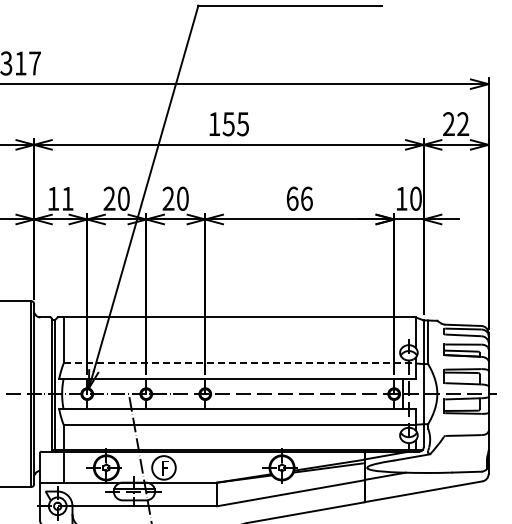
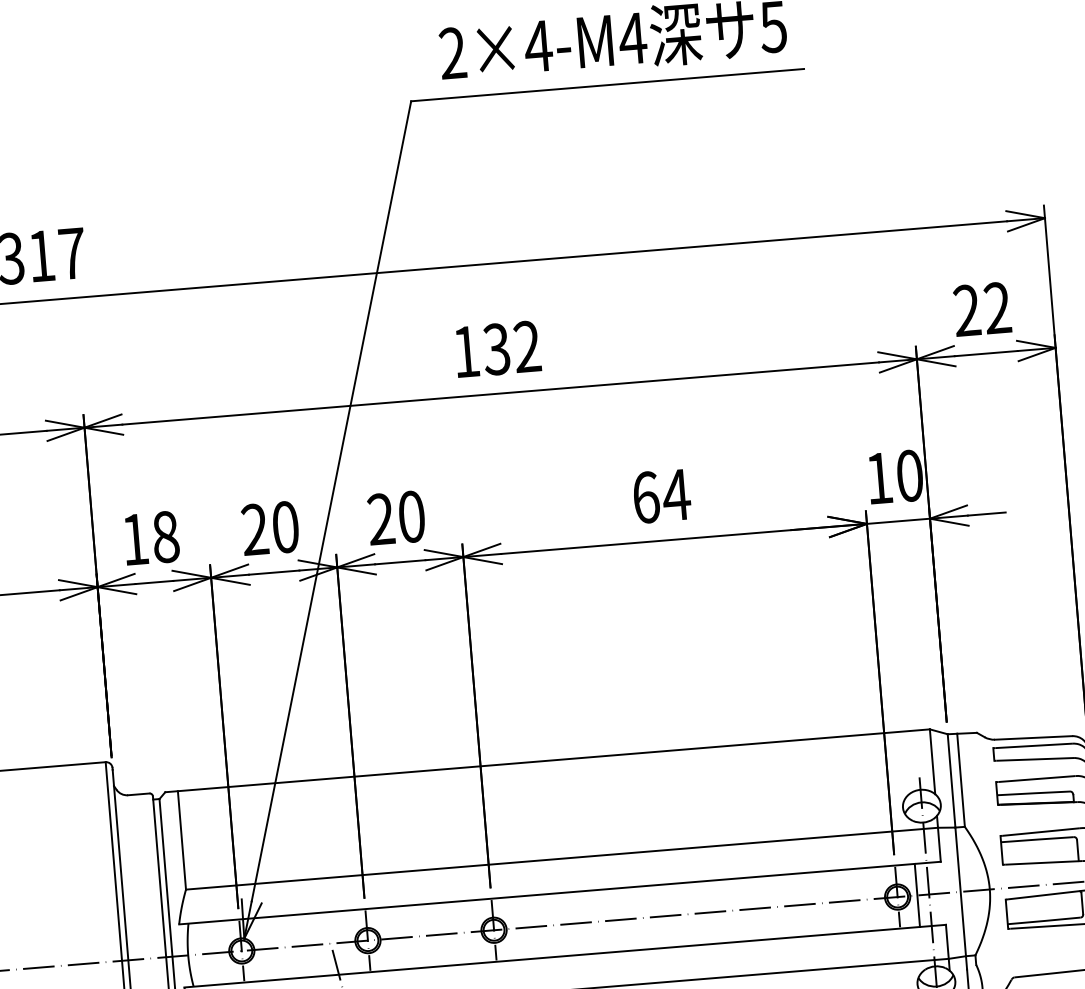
text: (235, 124) -> (511, 348), 155 -> 132
text: (67, 198) -> (165, 536), 11 -> 18
text: (306, 198) -> (675, 494), 66 -> 64
line: (239, 363) -> (561, 858), dashed -> solid

